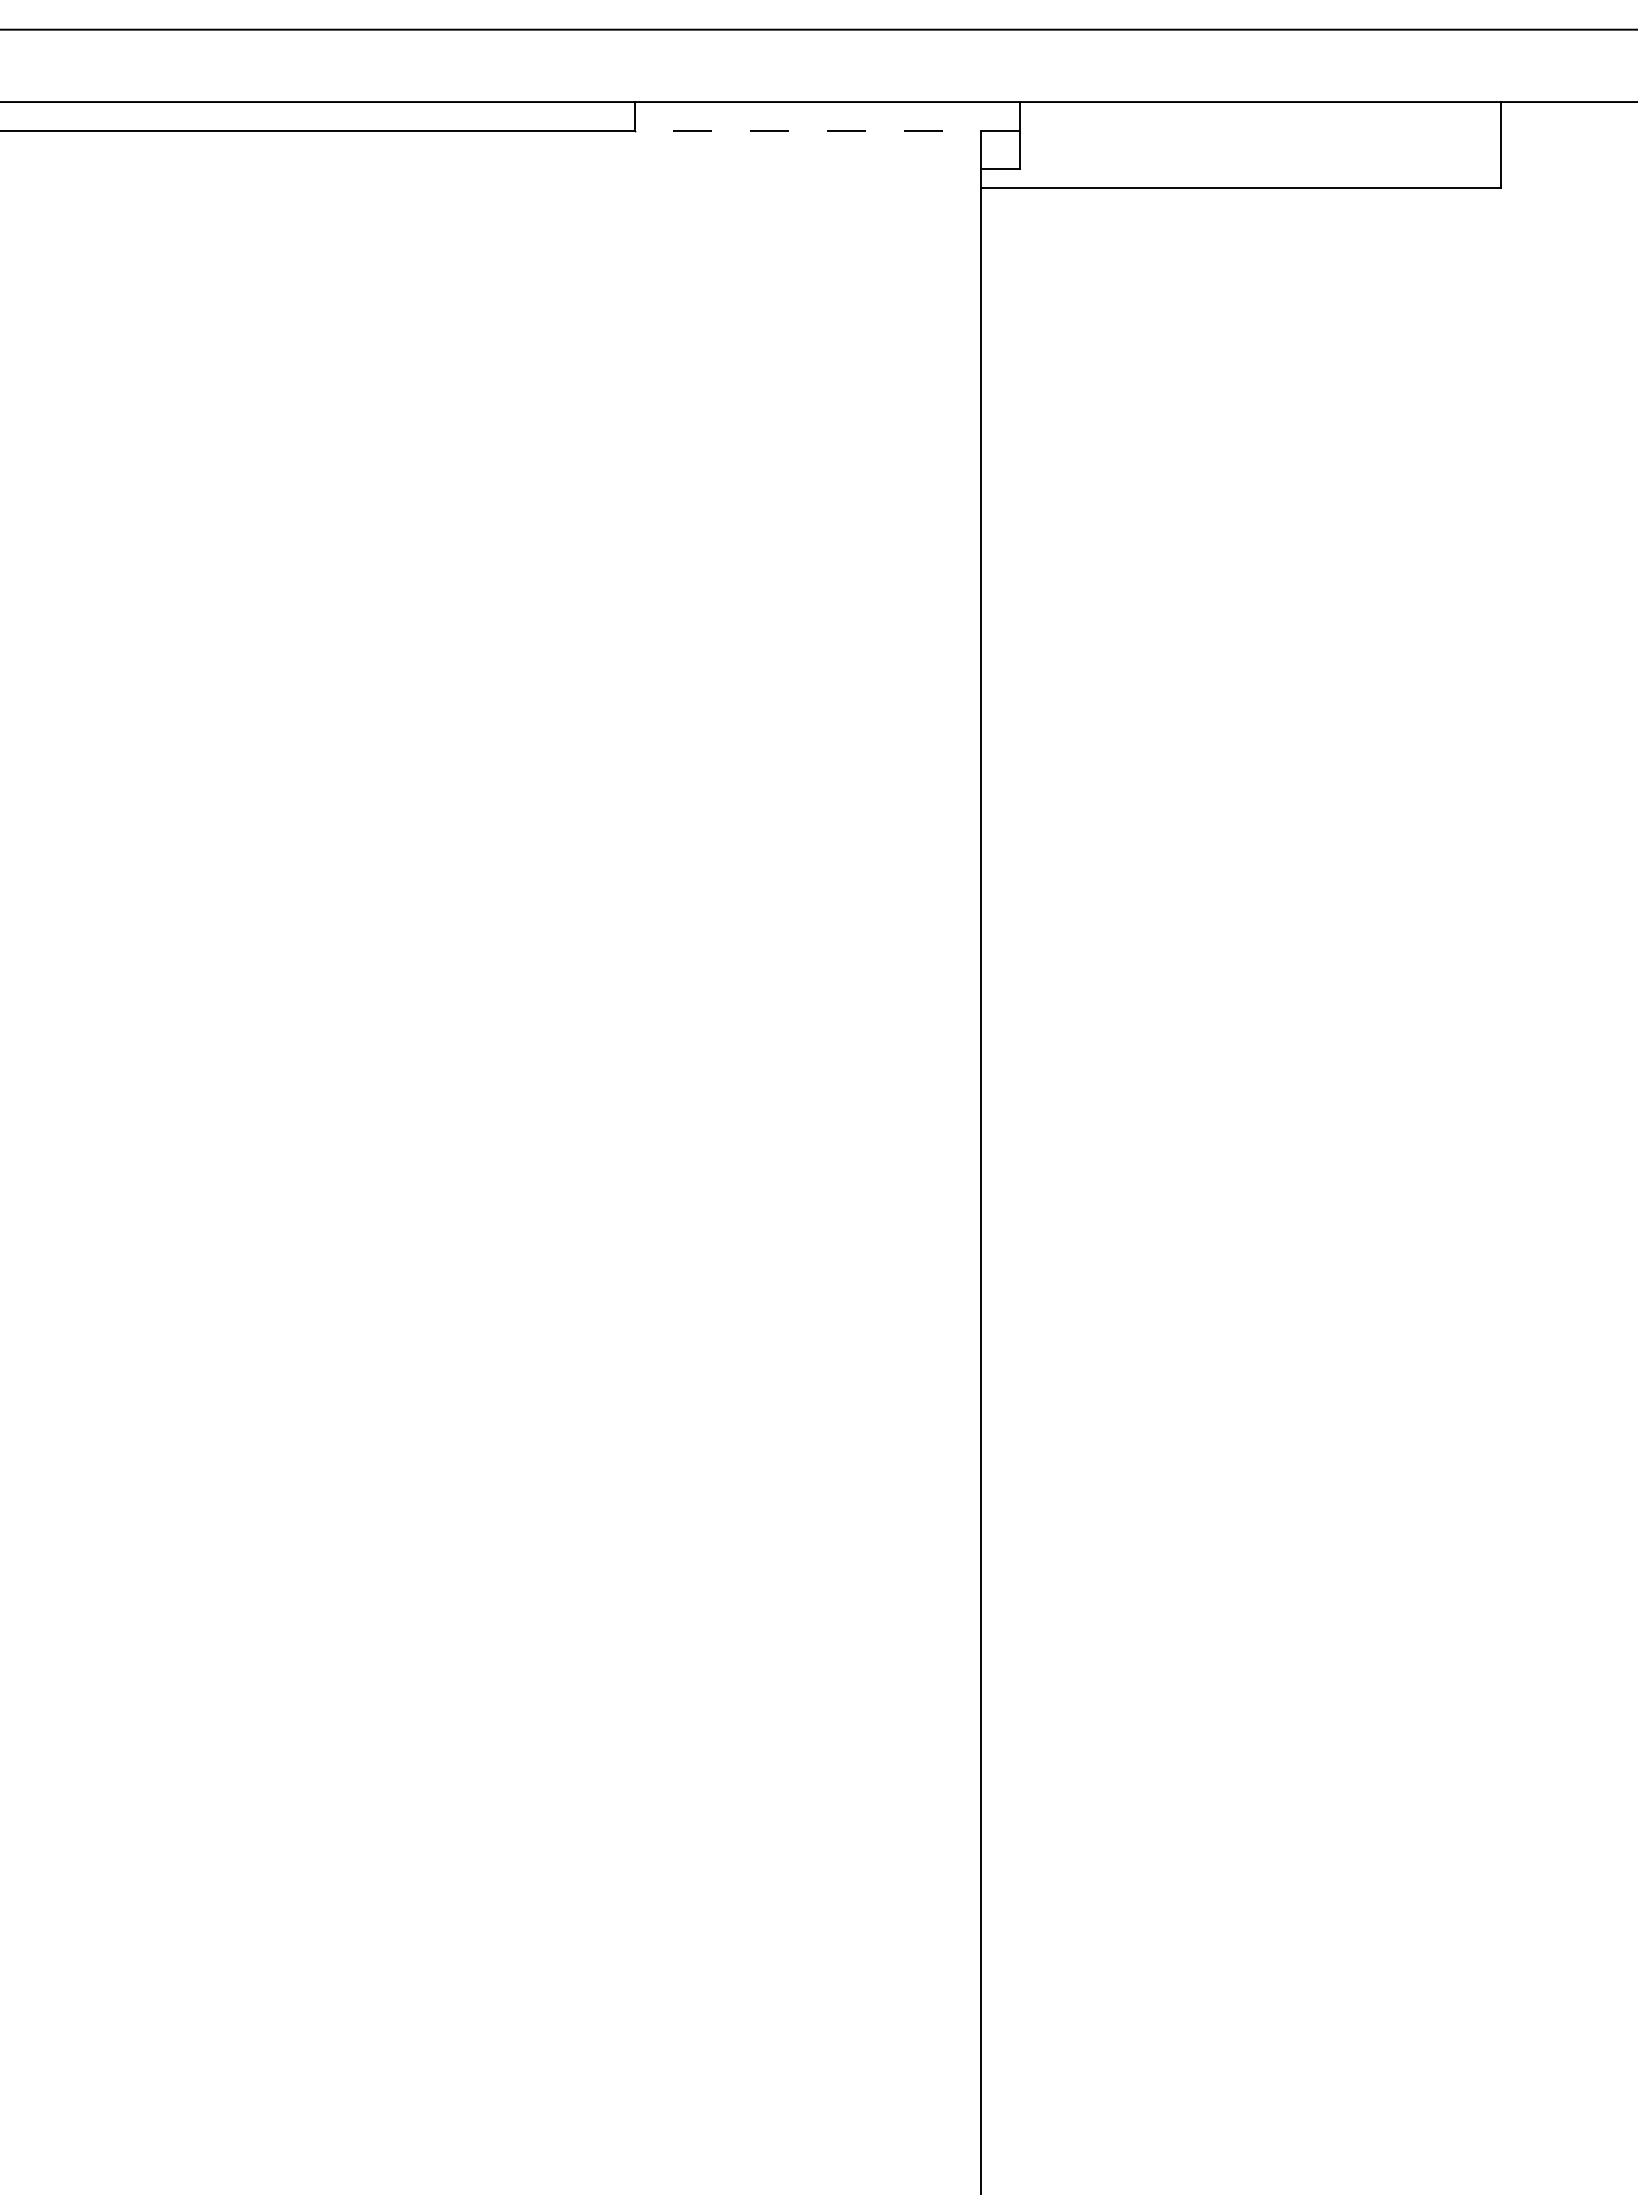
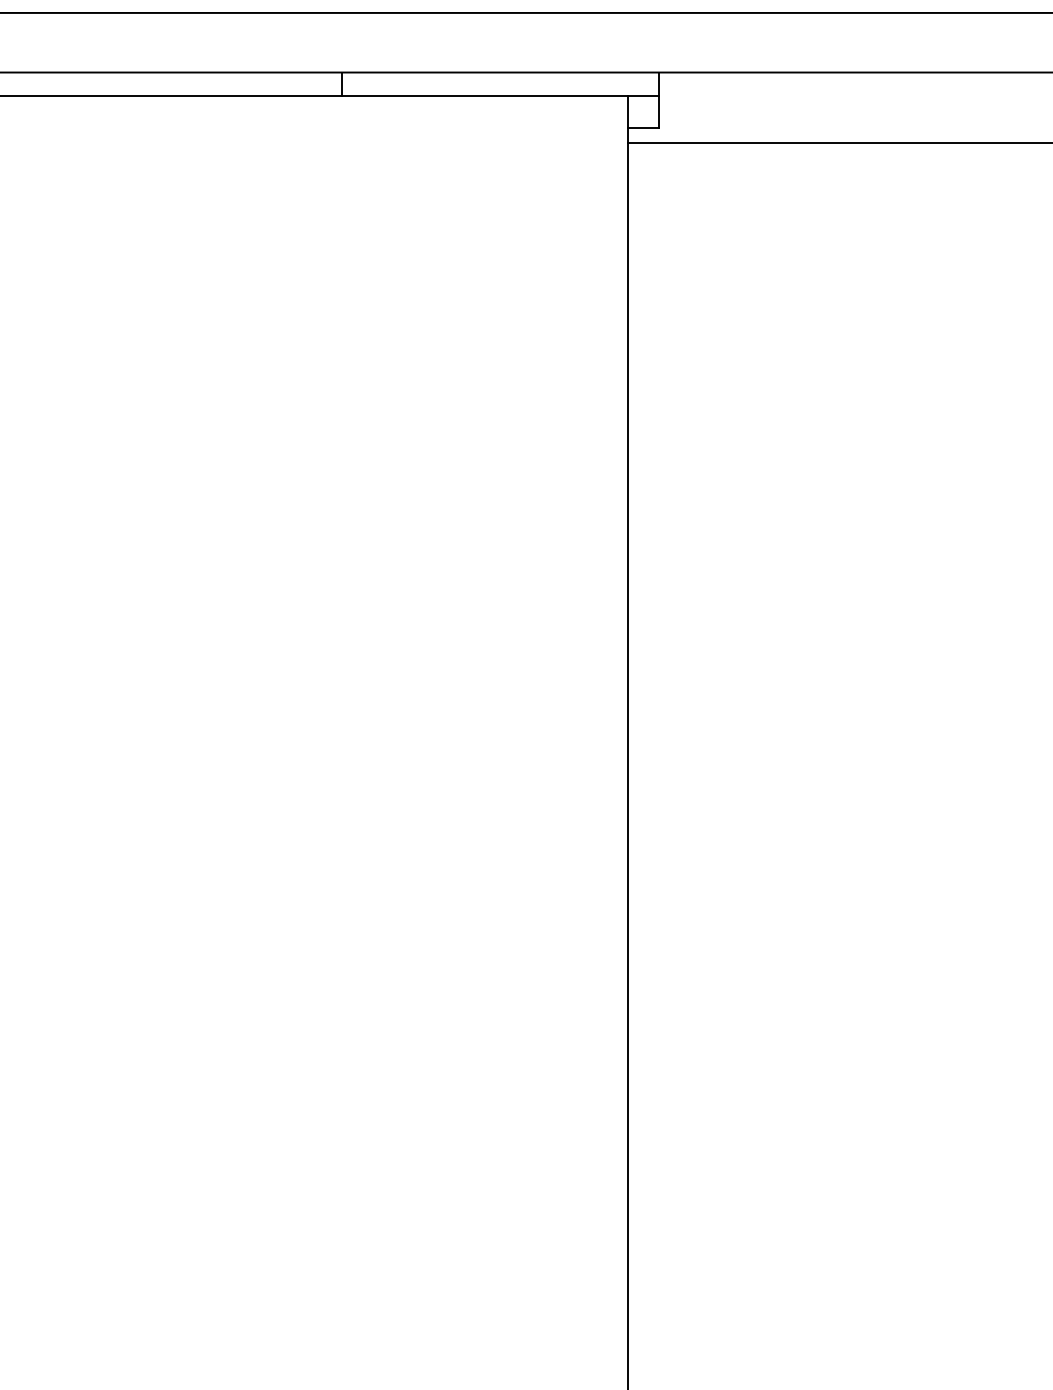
line: (826, 130) -> (500, 95), dashed -> solid

